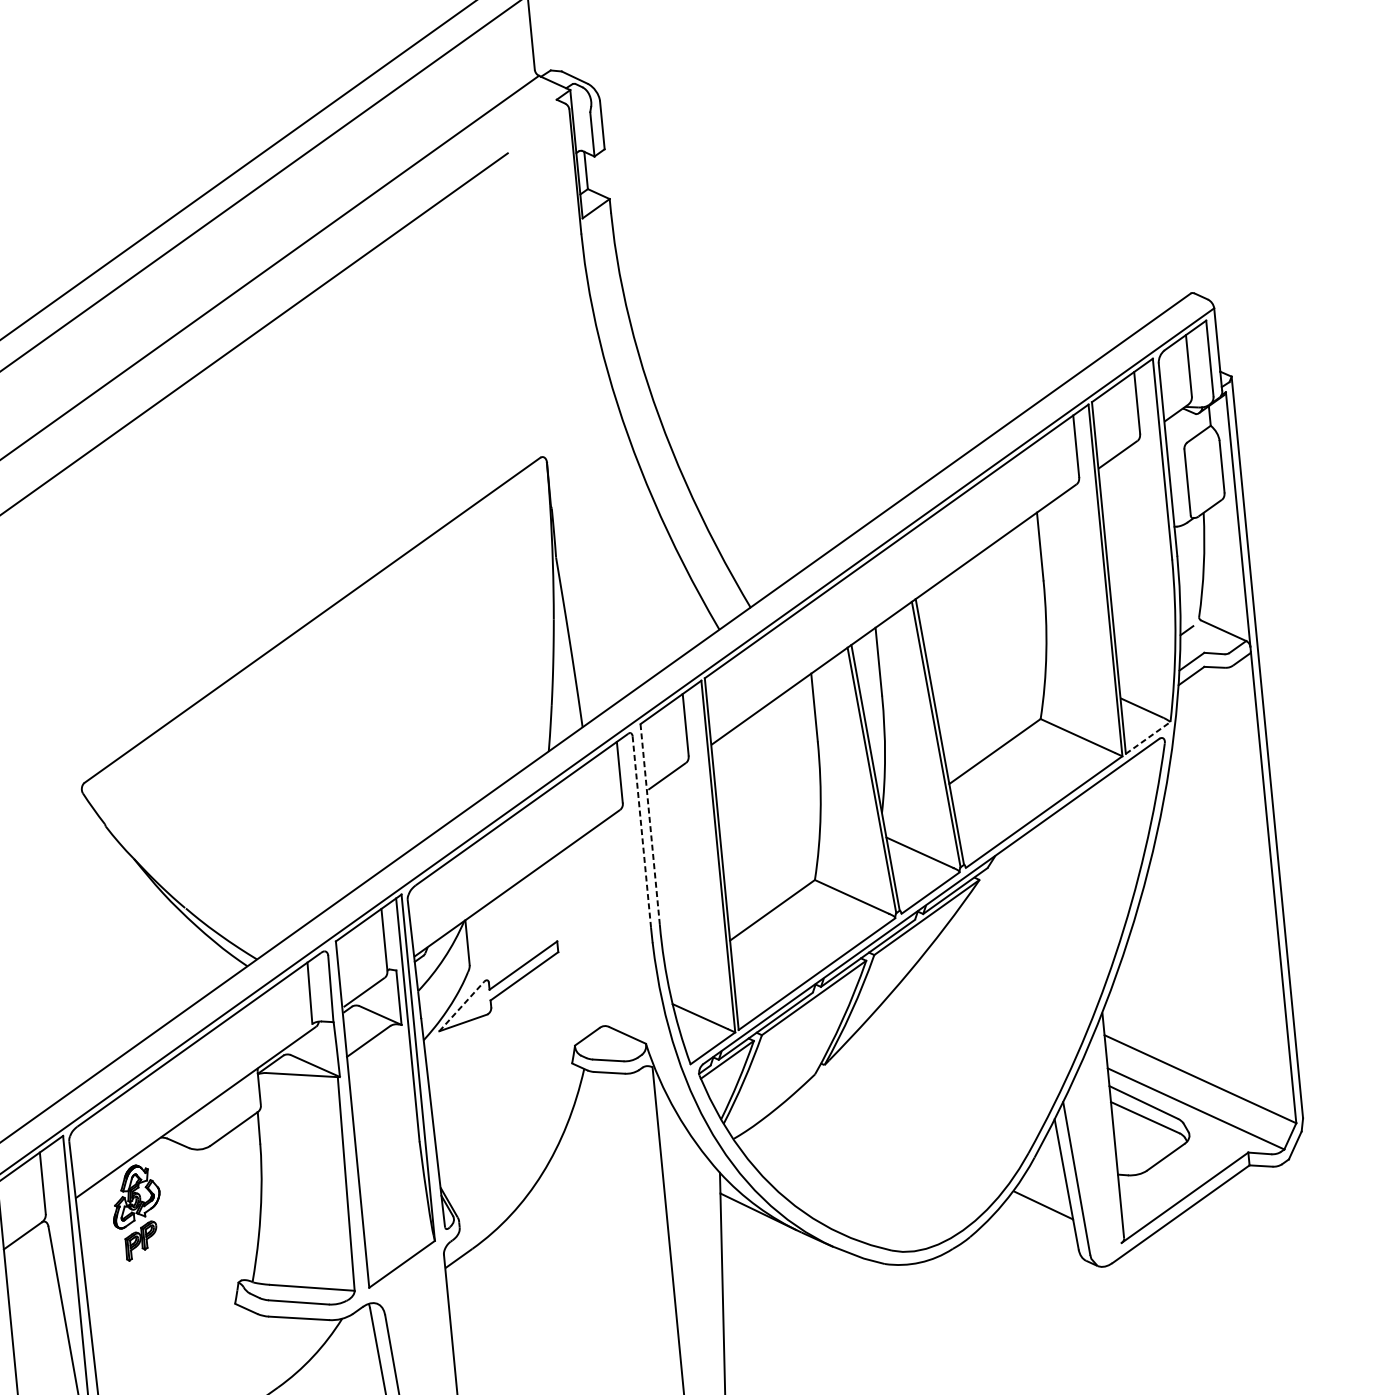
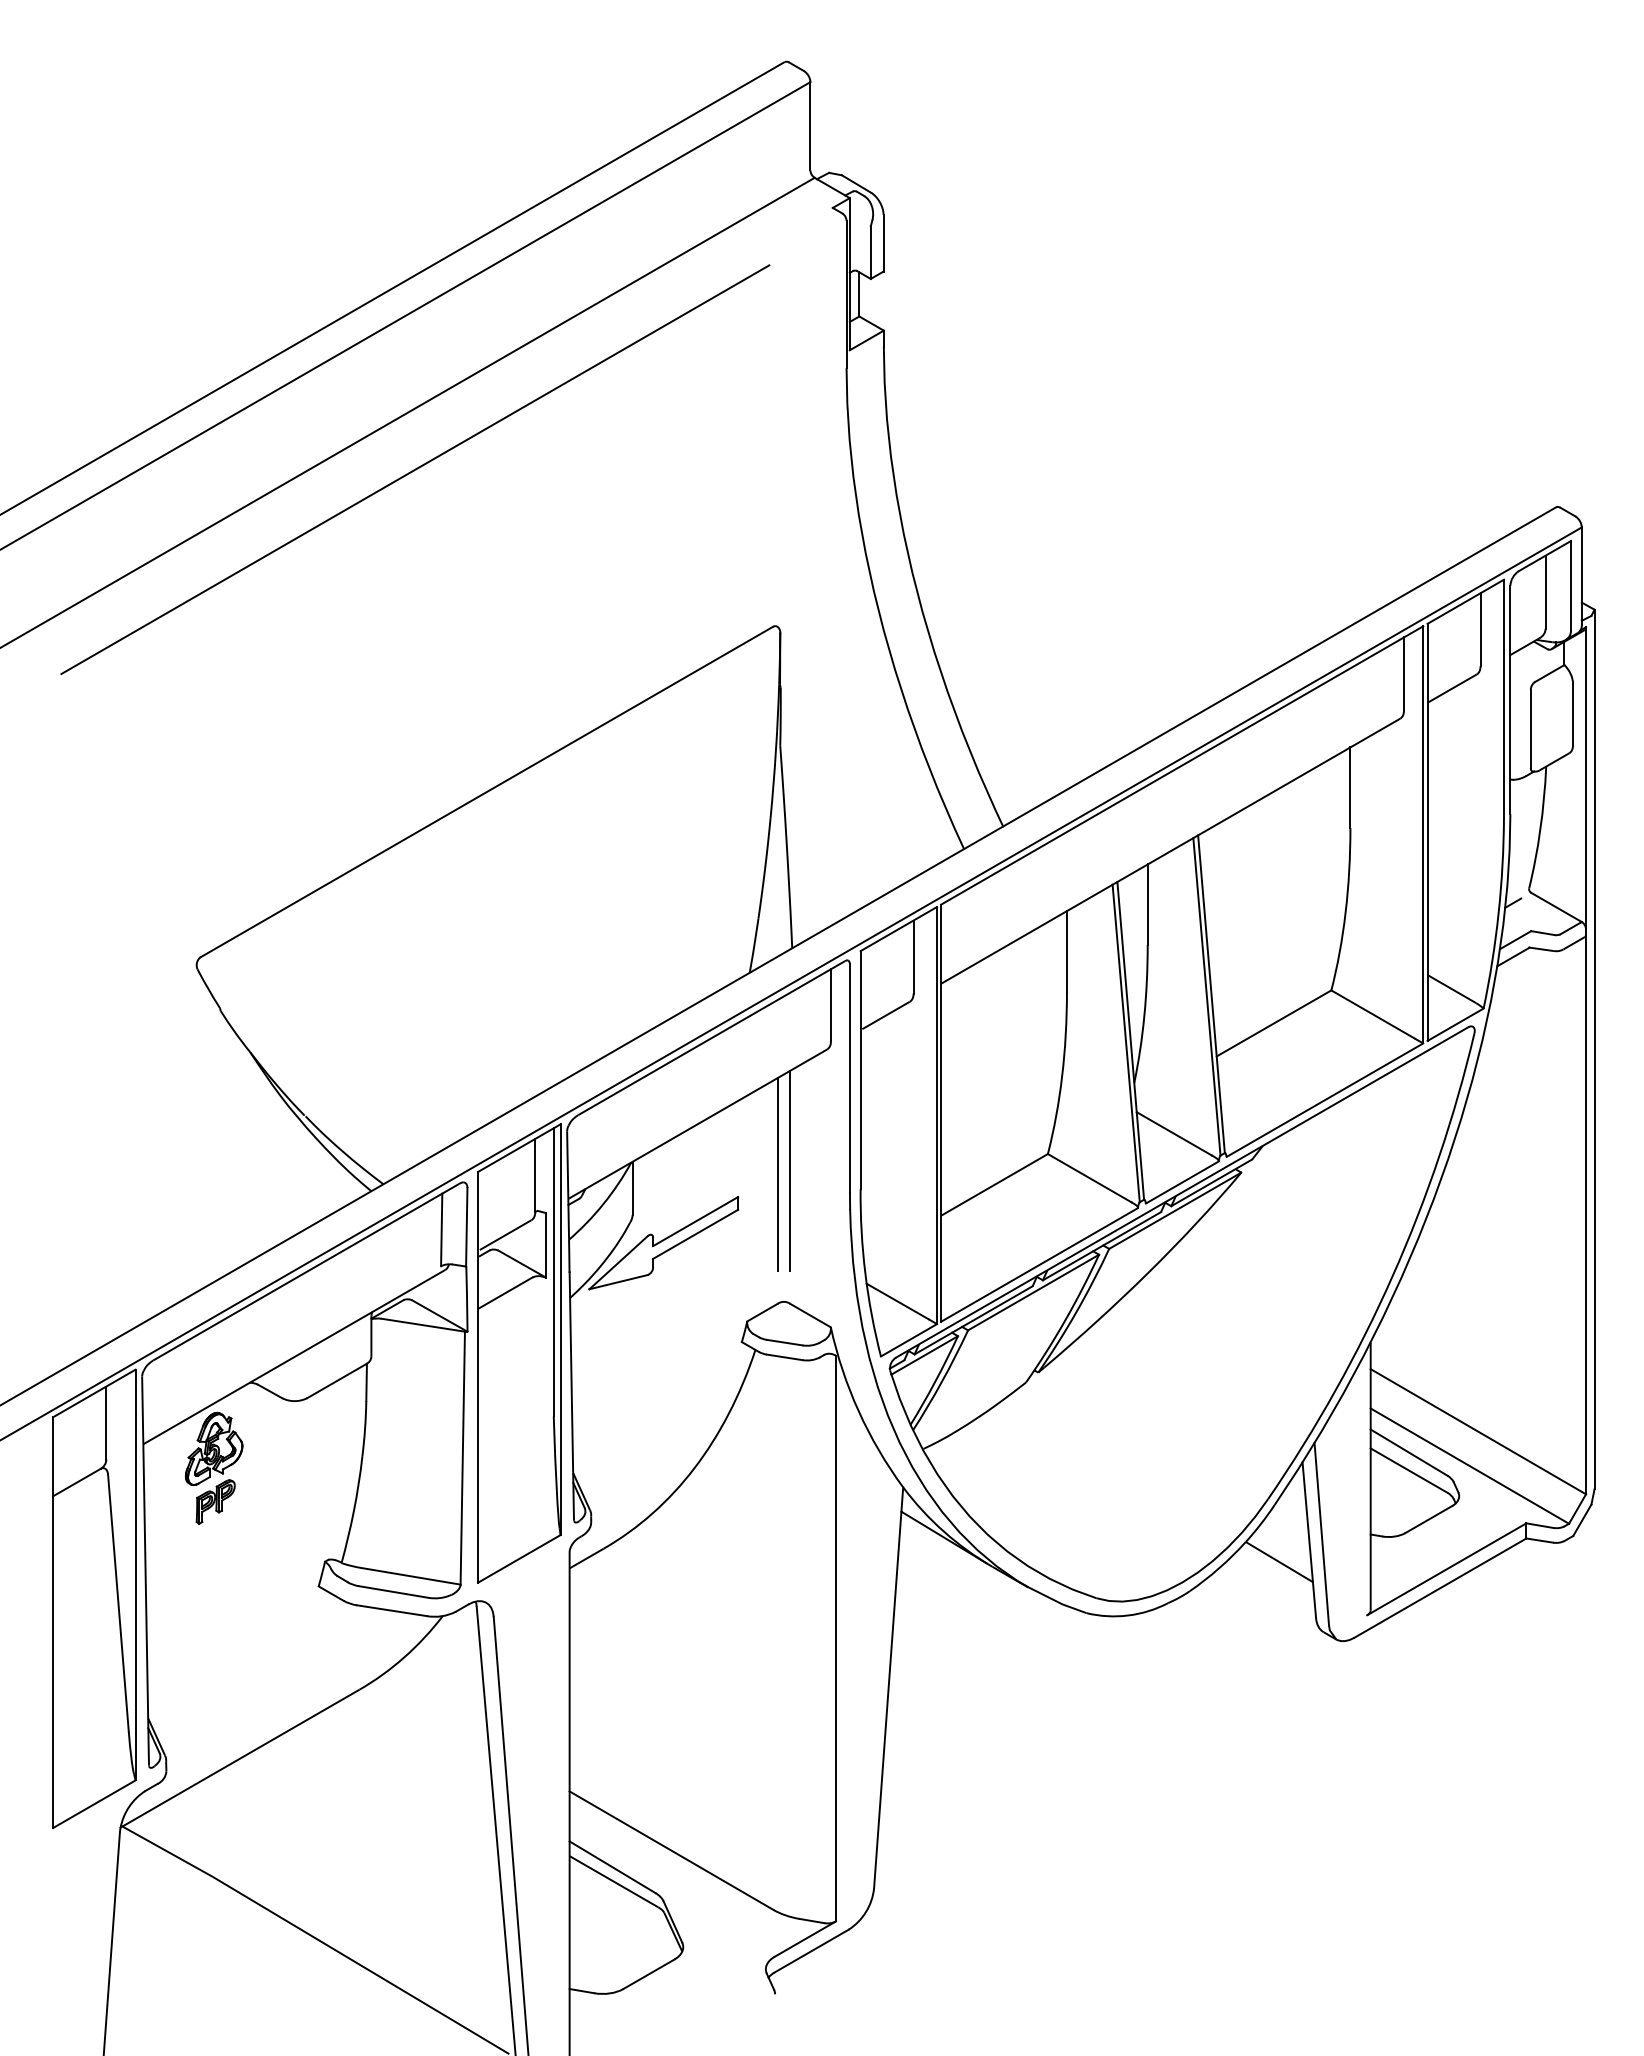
line: (1148, 737) -> (1456, 1024), dashed -> solid
line: (650, 824) -> (860, 1070), dashed -> solid
line: (641, 833) -> (849, 1079), dashed -> solid
line: (599, 914) -> (790, 1170), added
line: (588, 919) -> (777, 1174), added
line: (461, 1006) -> (618, 1262), dashed -> solid

